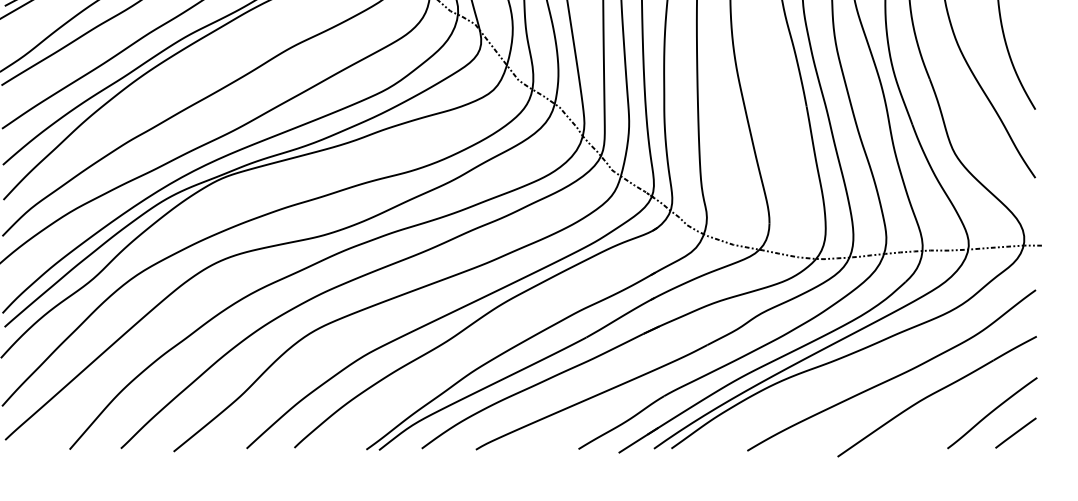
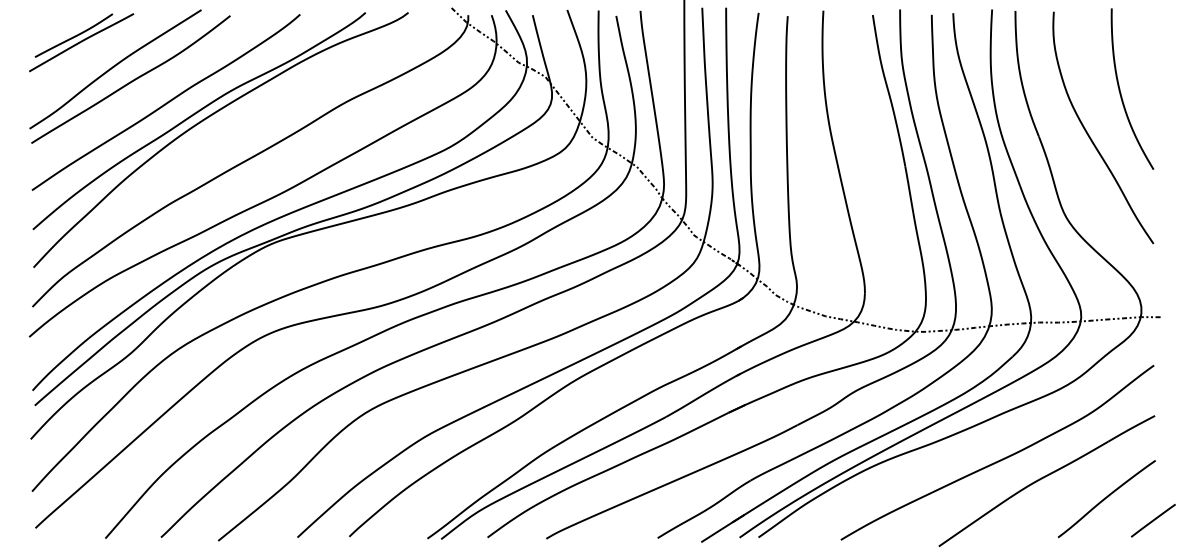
line: (1015, 432) -> (1152, 520), moved

